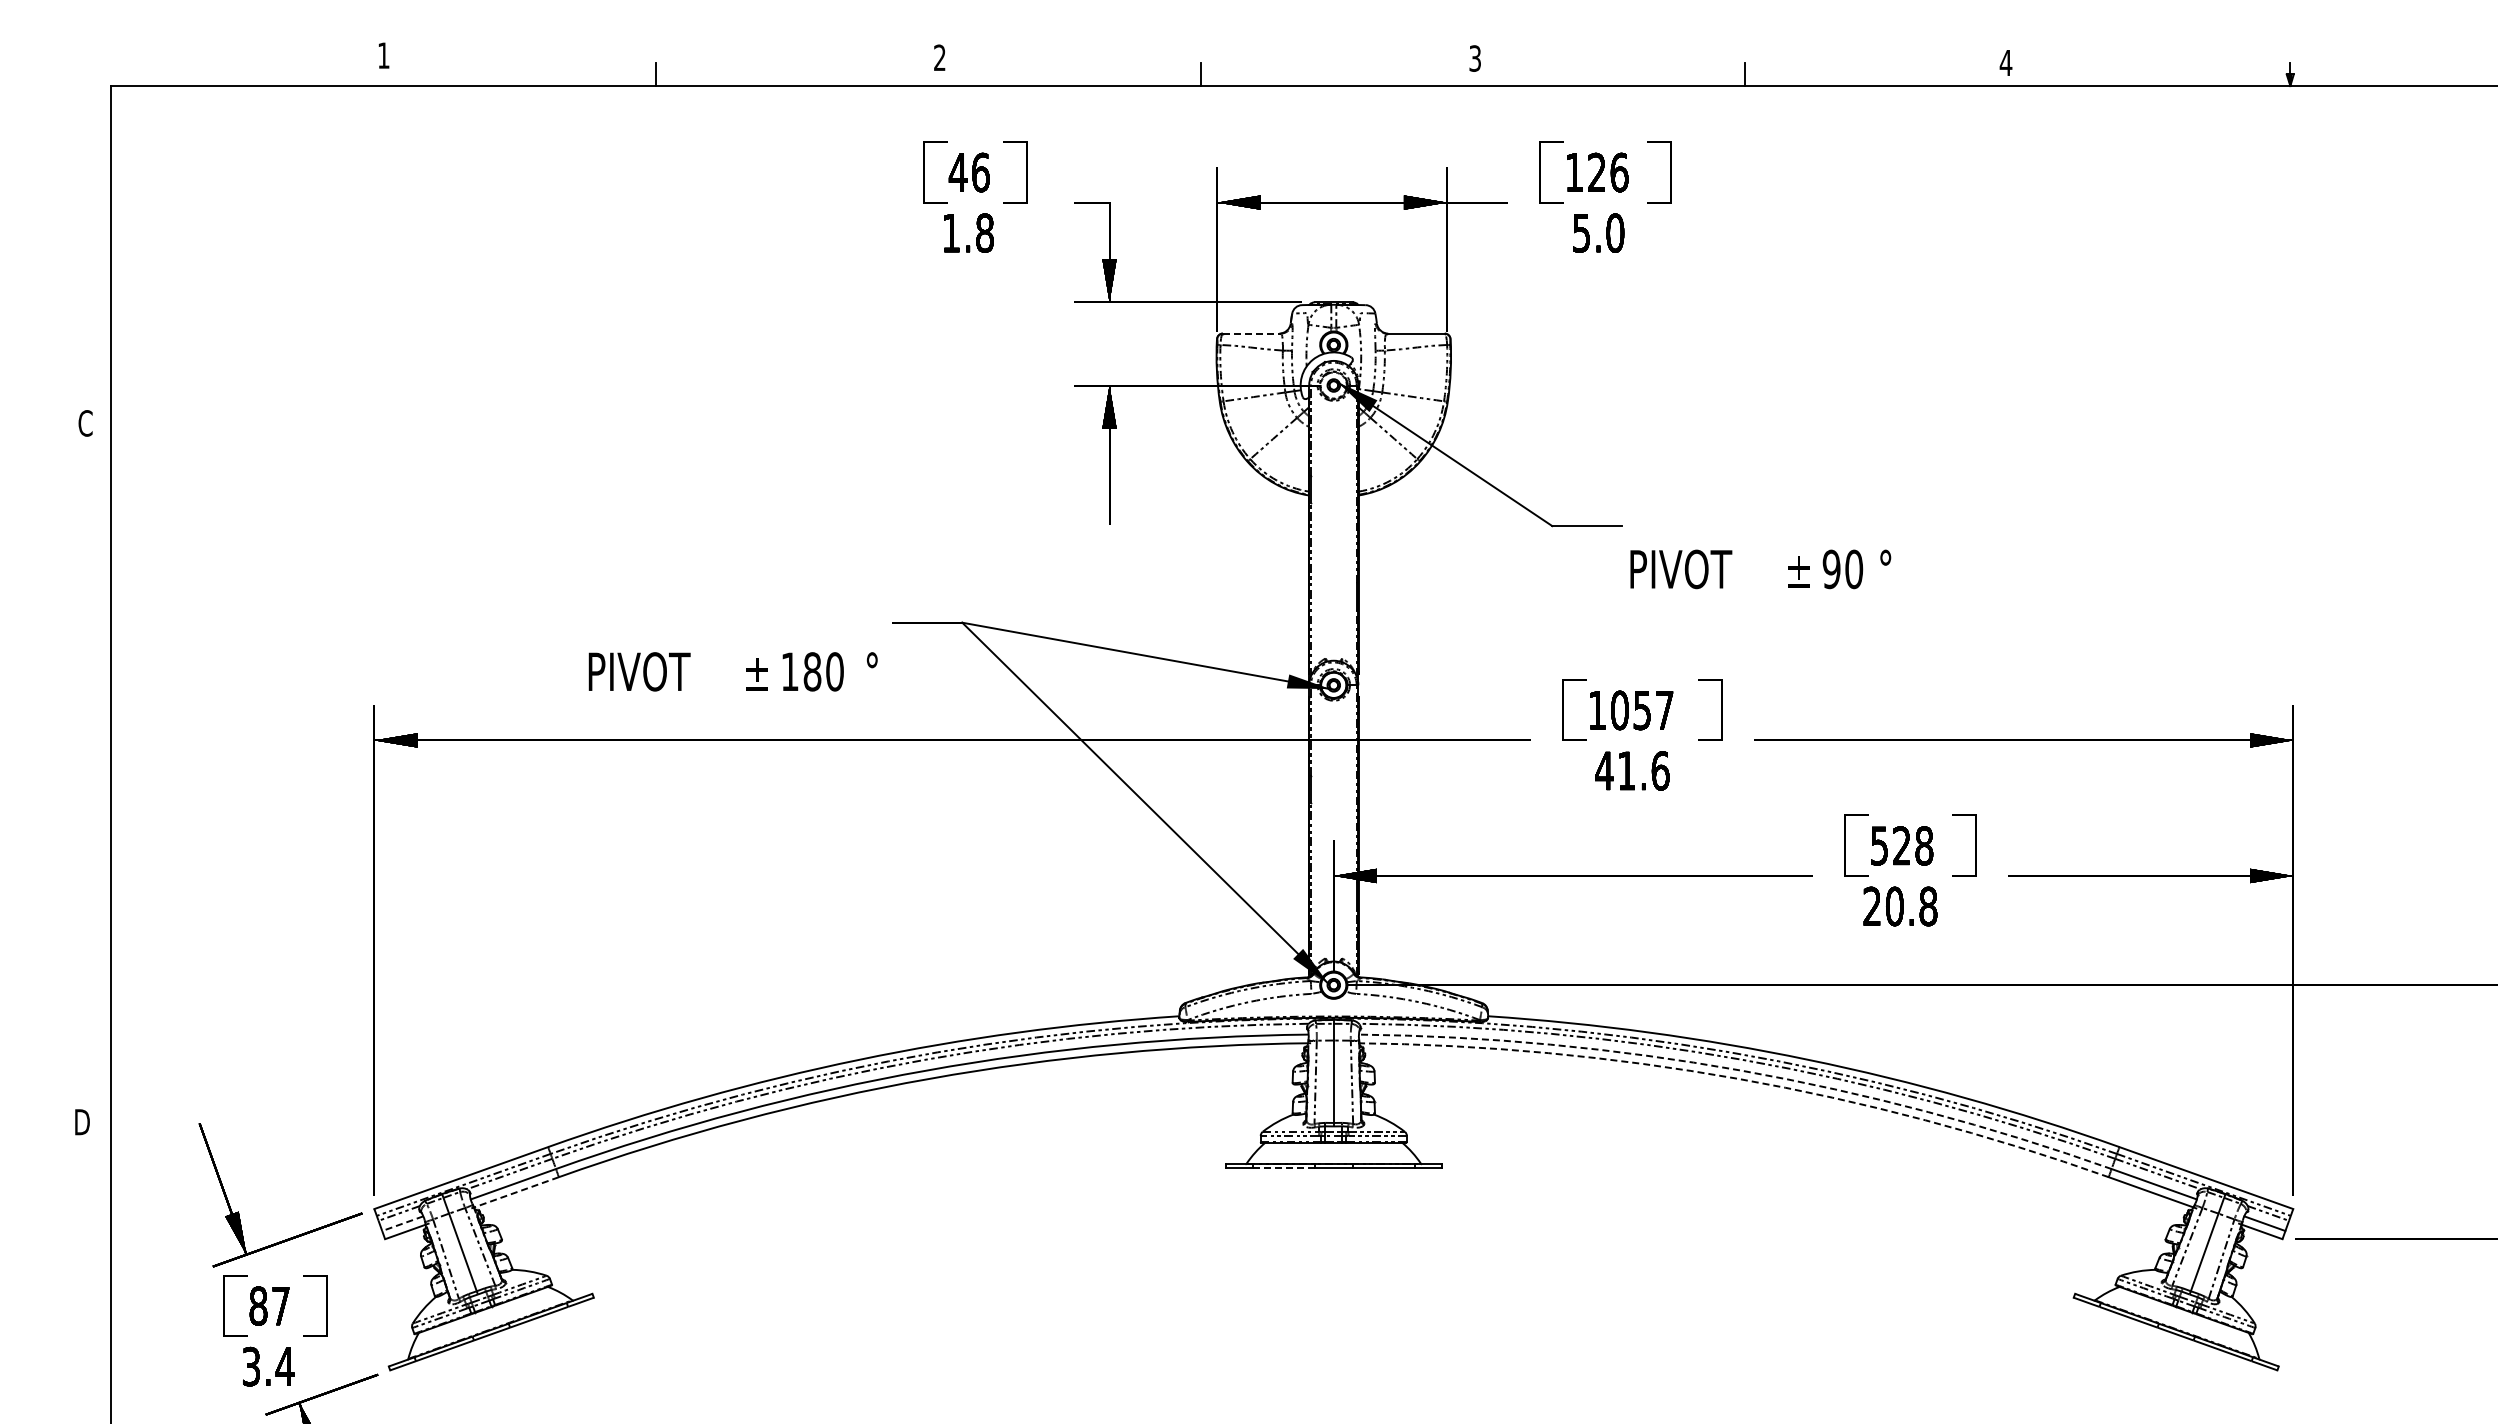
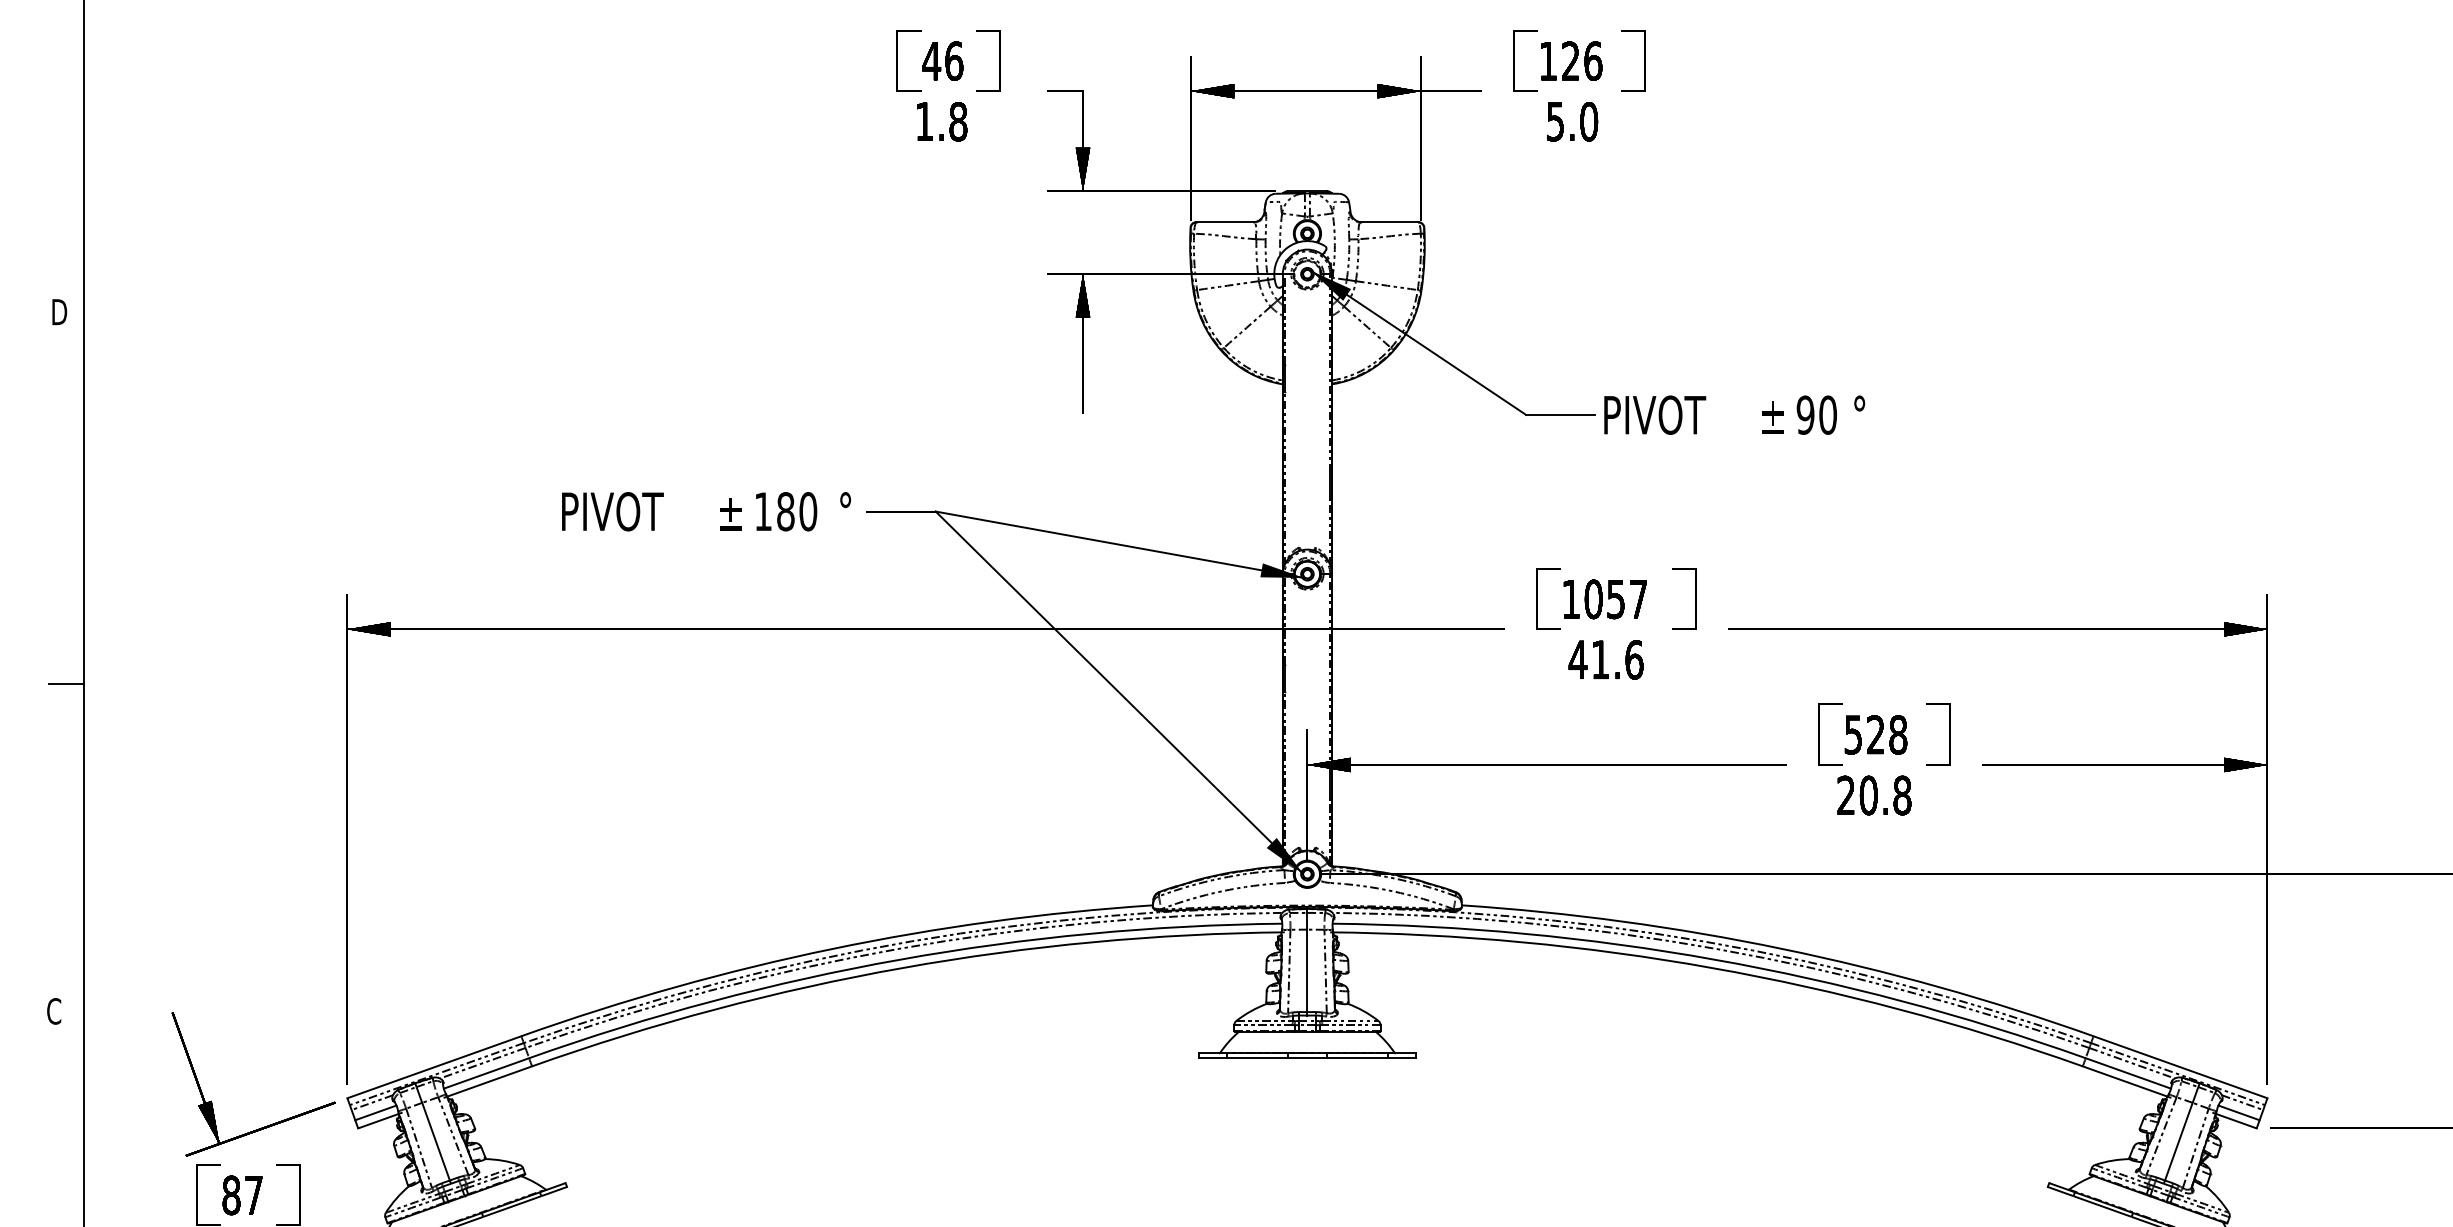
line: (1251, 333) -> (1225, 222), dashed -> solid
text: (86, 423) -> (59, 312), C -> D
text: (1760, 569) -> (1734, 415), moved
text: (732, 671) -> (705, 511), moved
line: (93, 795) -> (66, 684), added
arc: (1740, 1070) -> (1714, 959), dashed -> solid
arc: (1738, 1078) -> (1712, 967), dashed -> solid
text: (81, 1121) -> (54, 1010), D -> C
line: (1283, 1168) -> (1257, 1057), dashed -> solid
line: (514, 1192) -> (487, 1081), dashed -> solid
line: (402, 1223) -> (375, 1112), dashed -> solid

